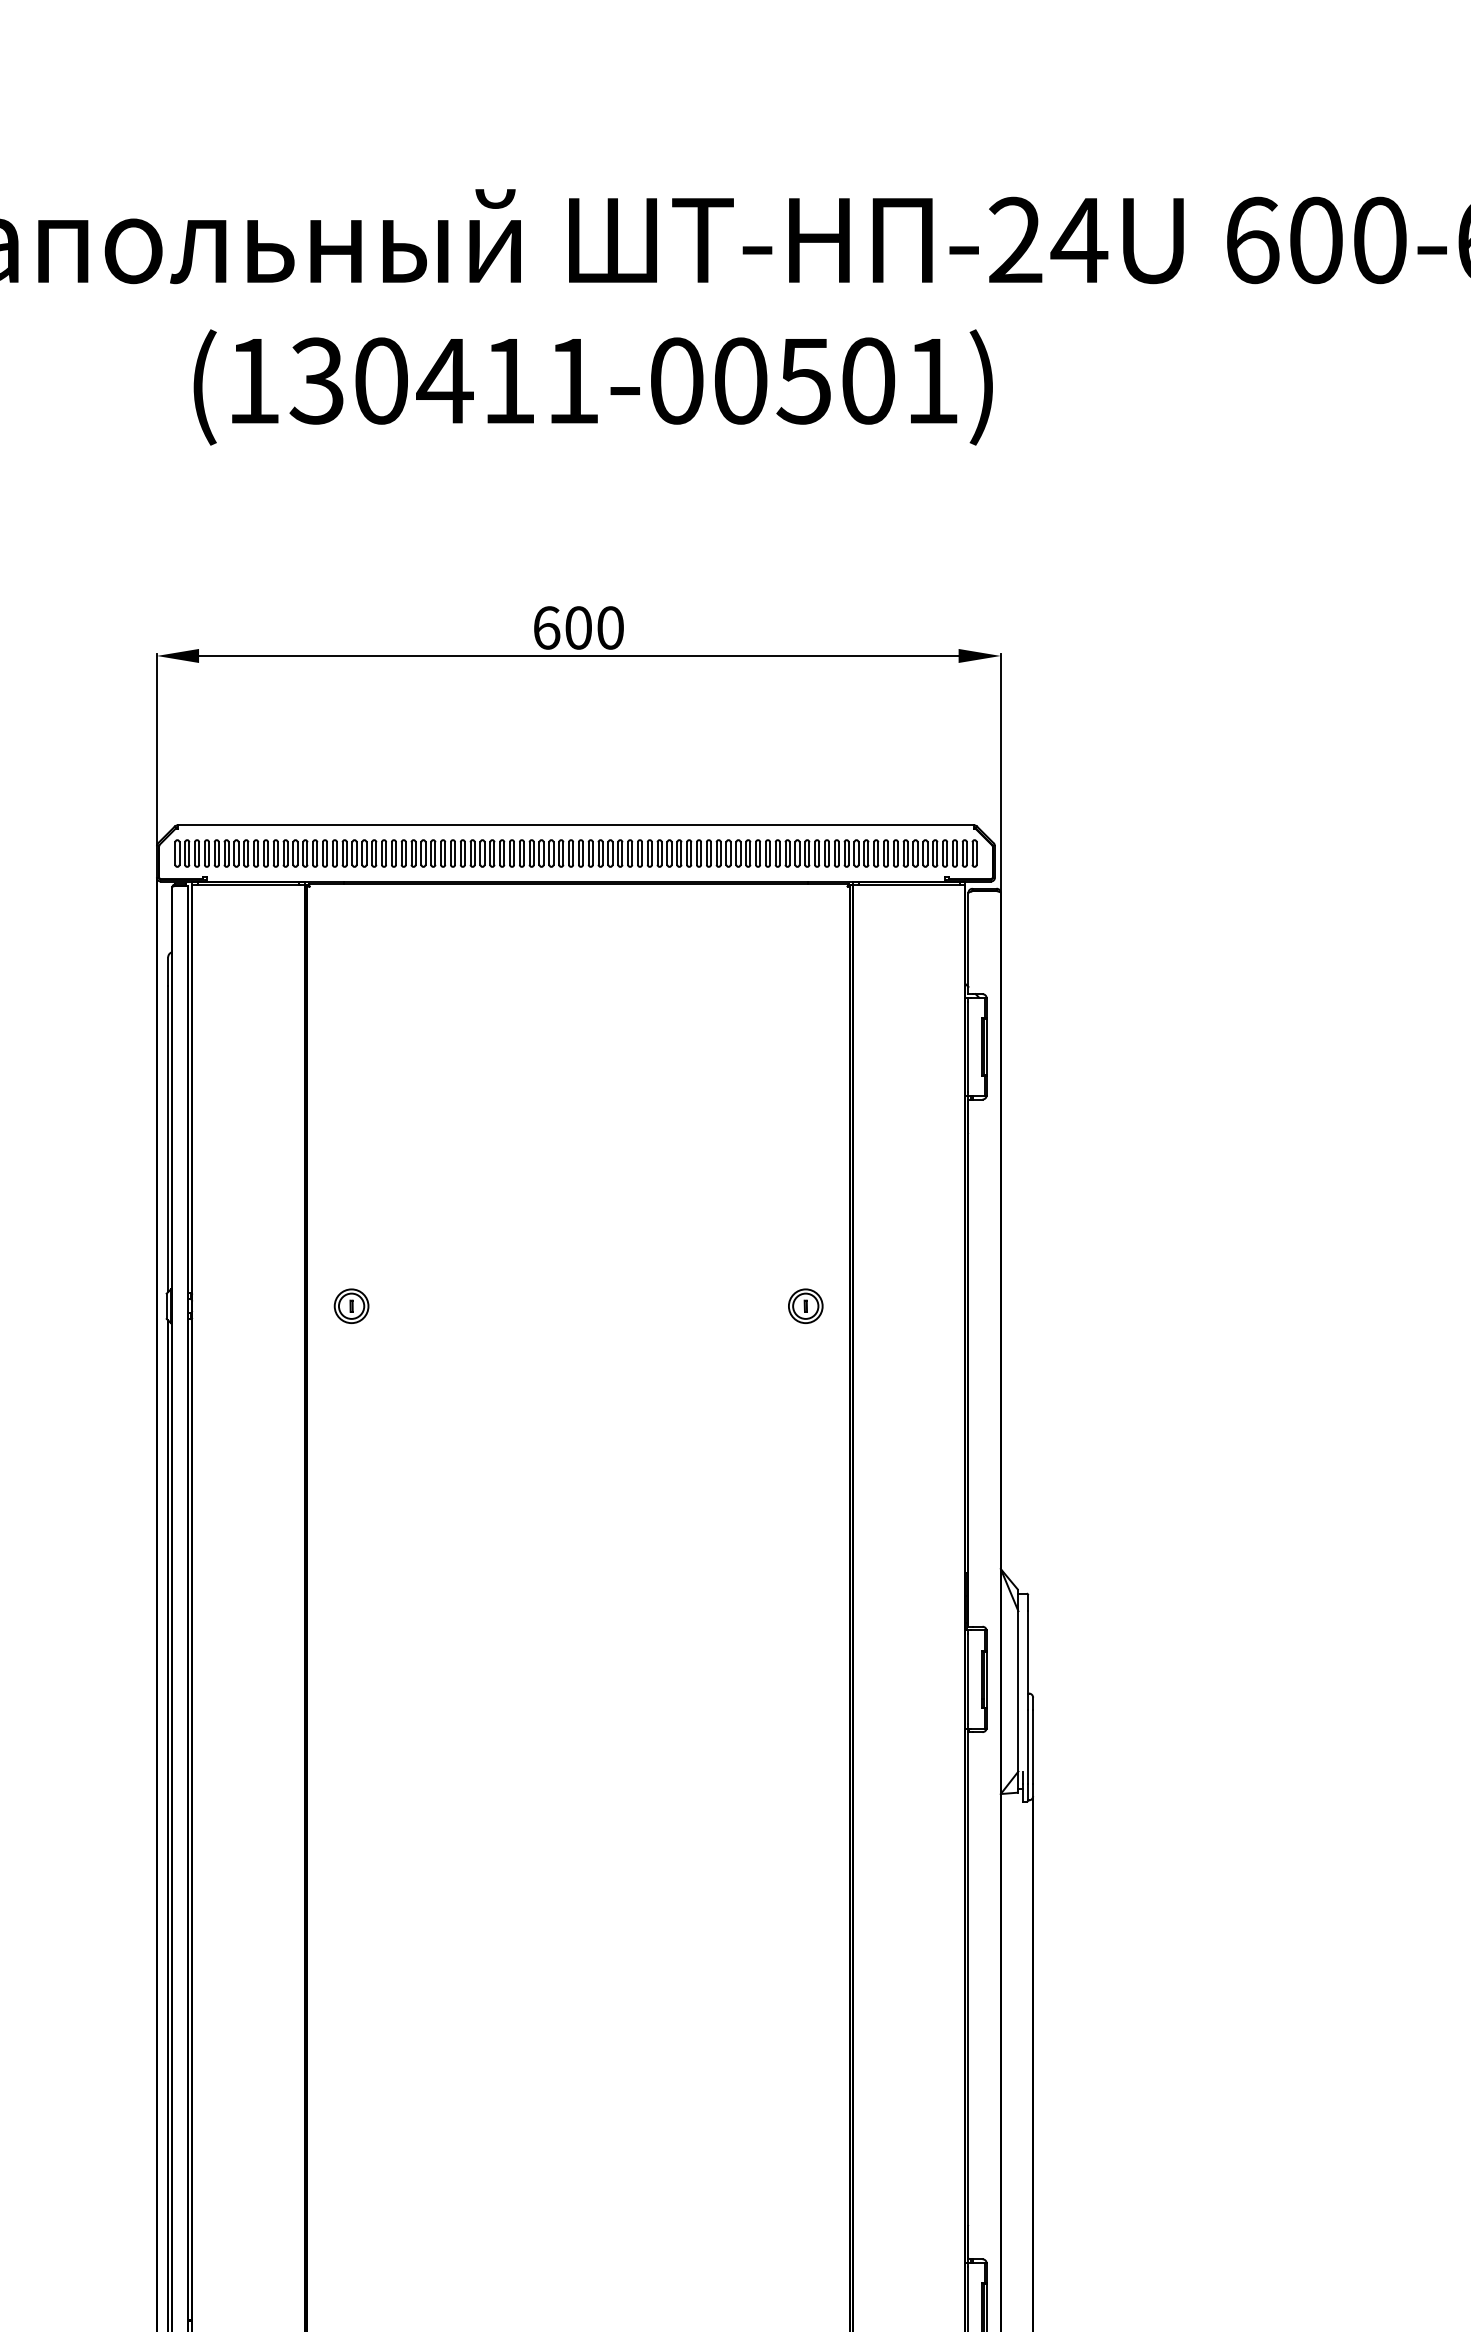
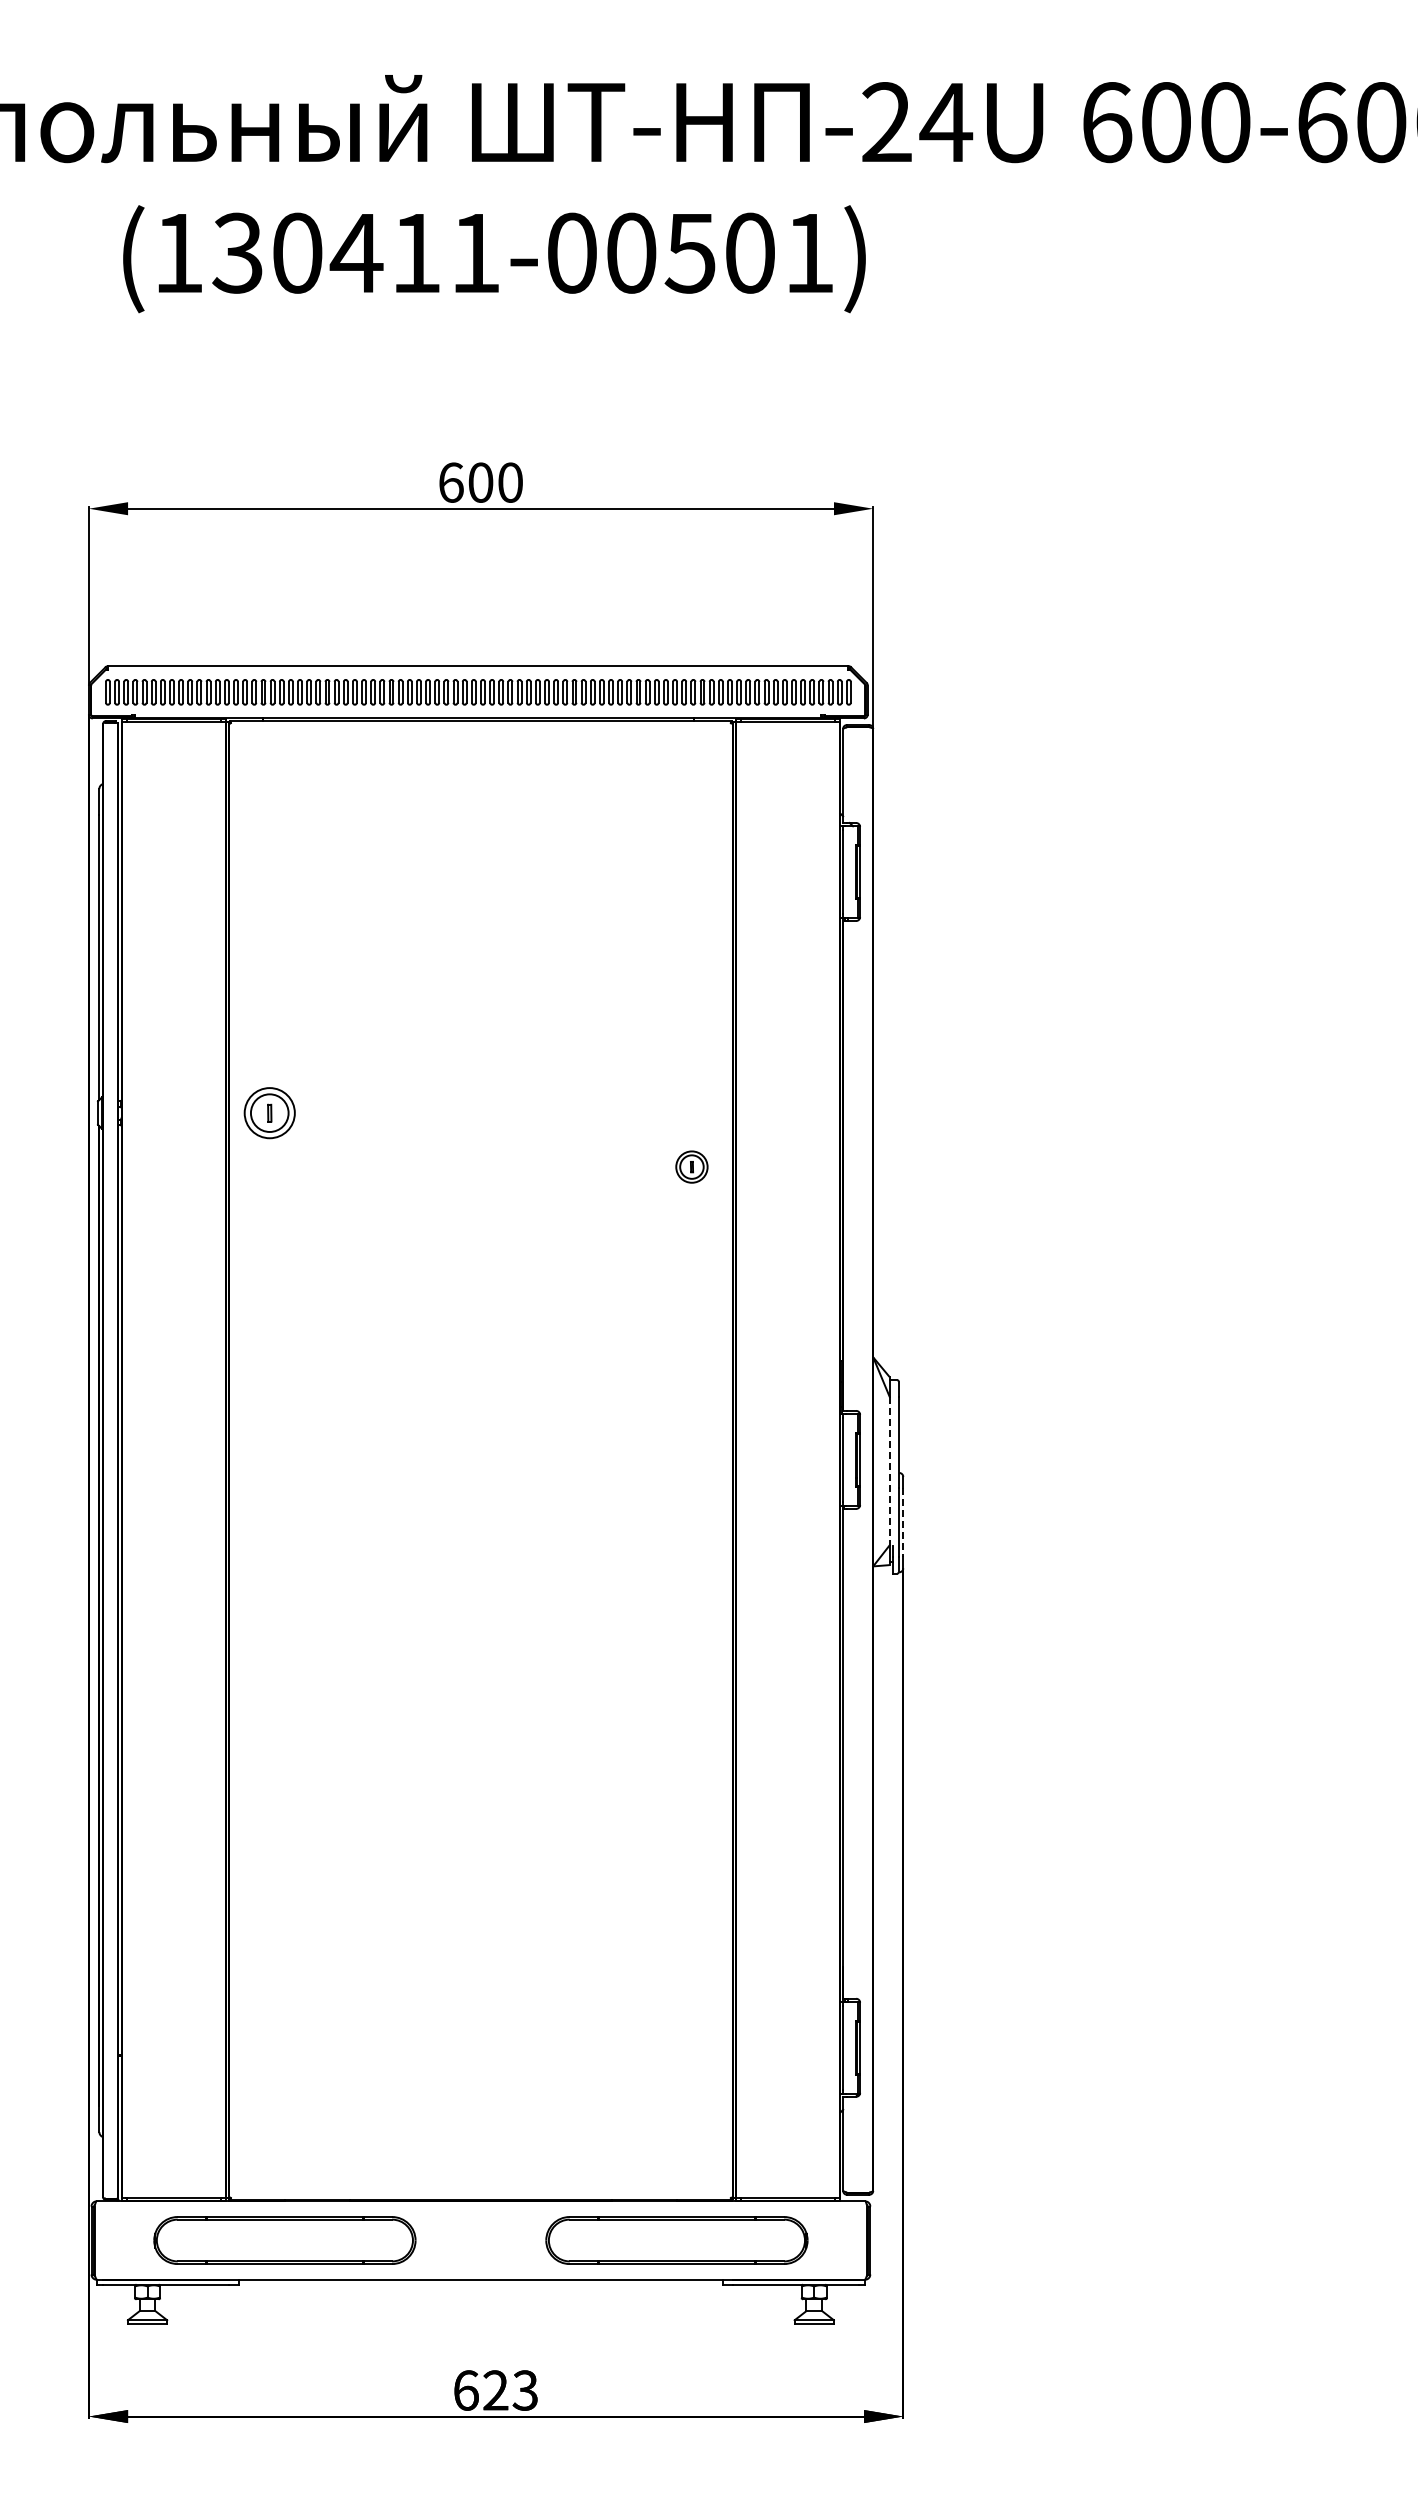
part: (351, 1305) -> (269, 1112), size x1.6
part: (805, 1305) -> (691, 1166), moved
line: (1018, 1691) -> (889, 1471), solid -> dashed
line: (1033, 1746) -> (903, 1522), solid -> dashed

